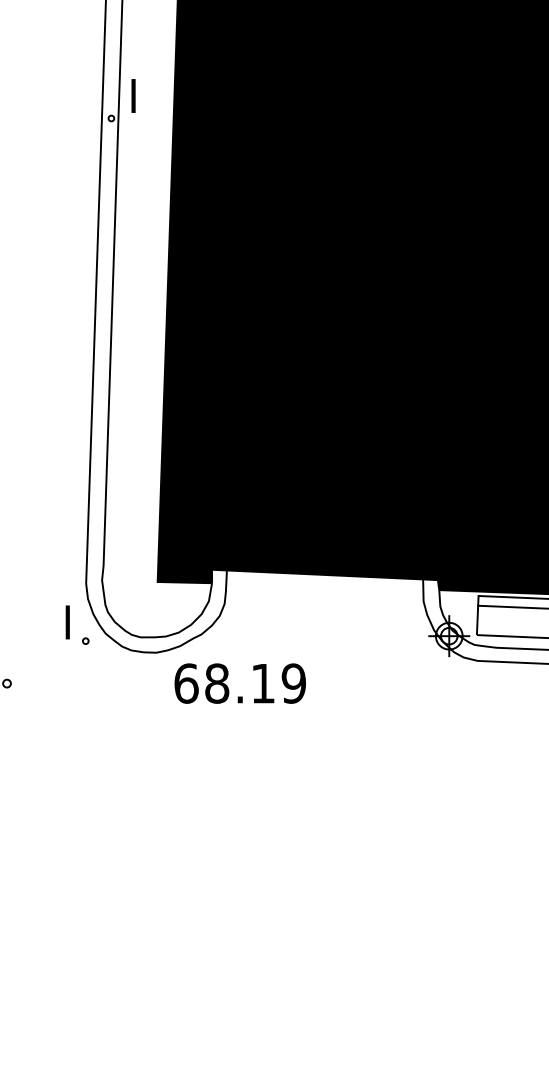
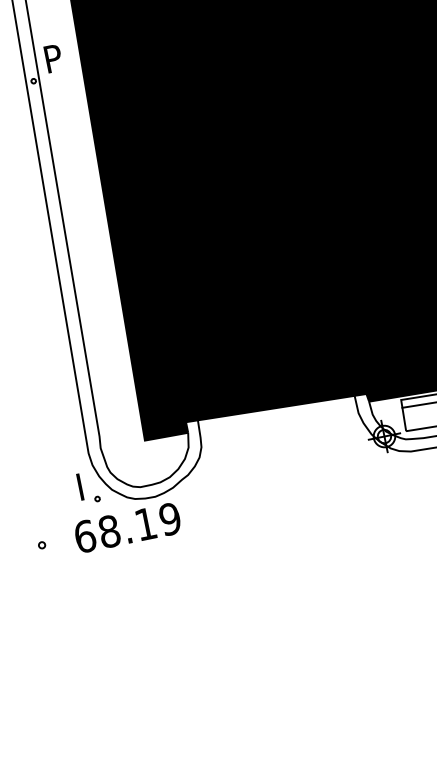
text: (143, 89) -> (54, 53), I -> P
text: (239, 683) -> (127, 527), moved

